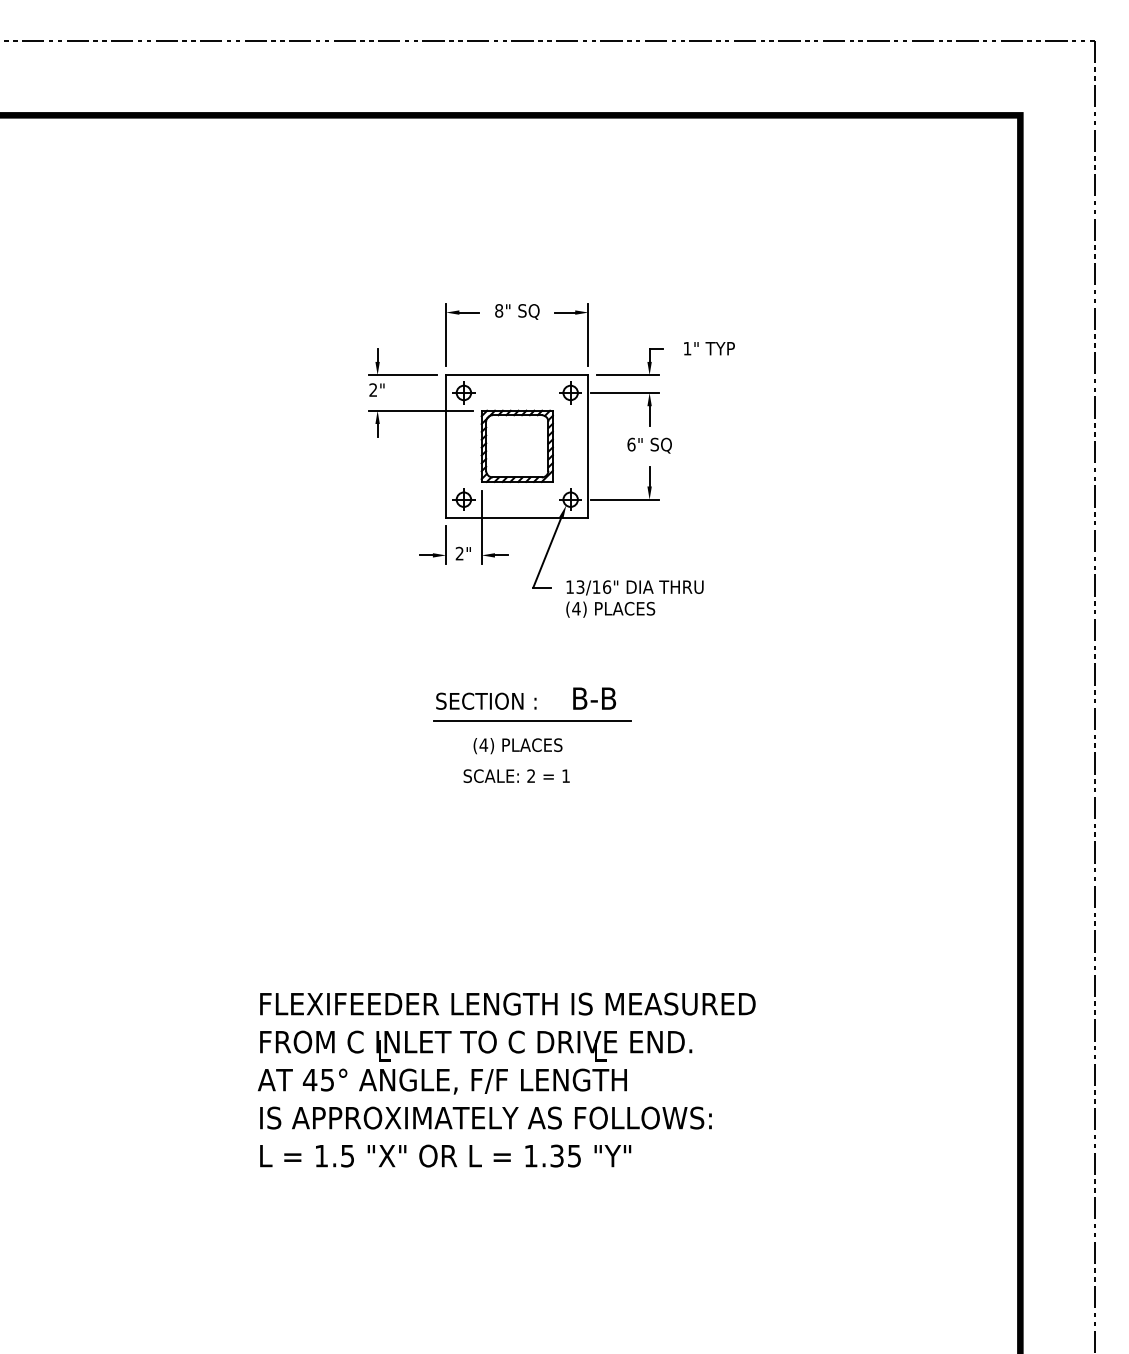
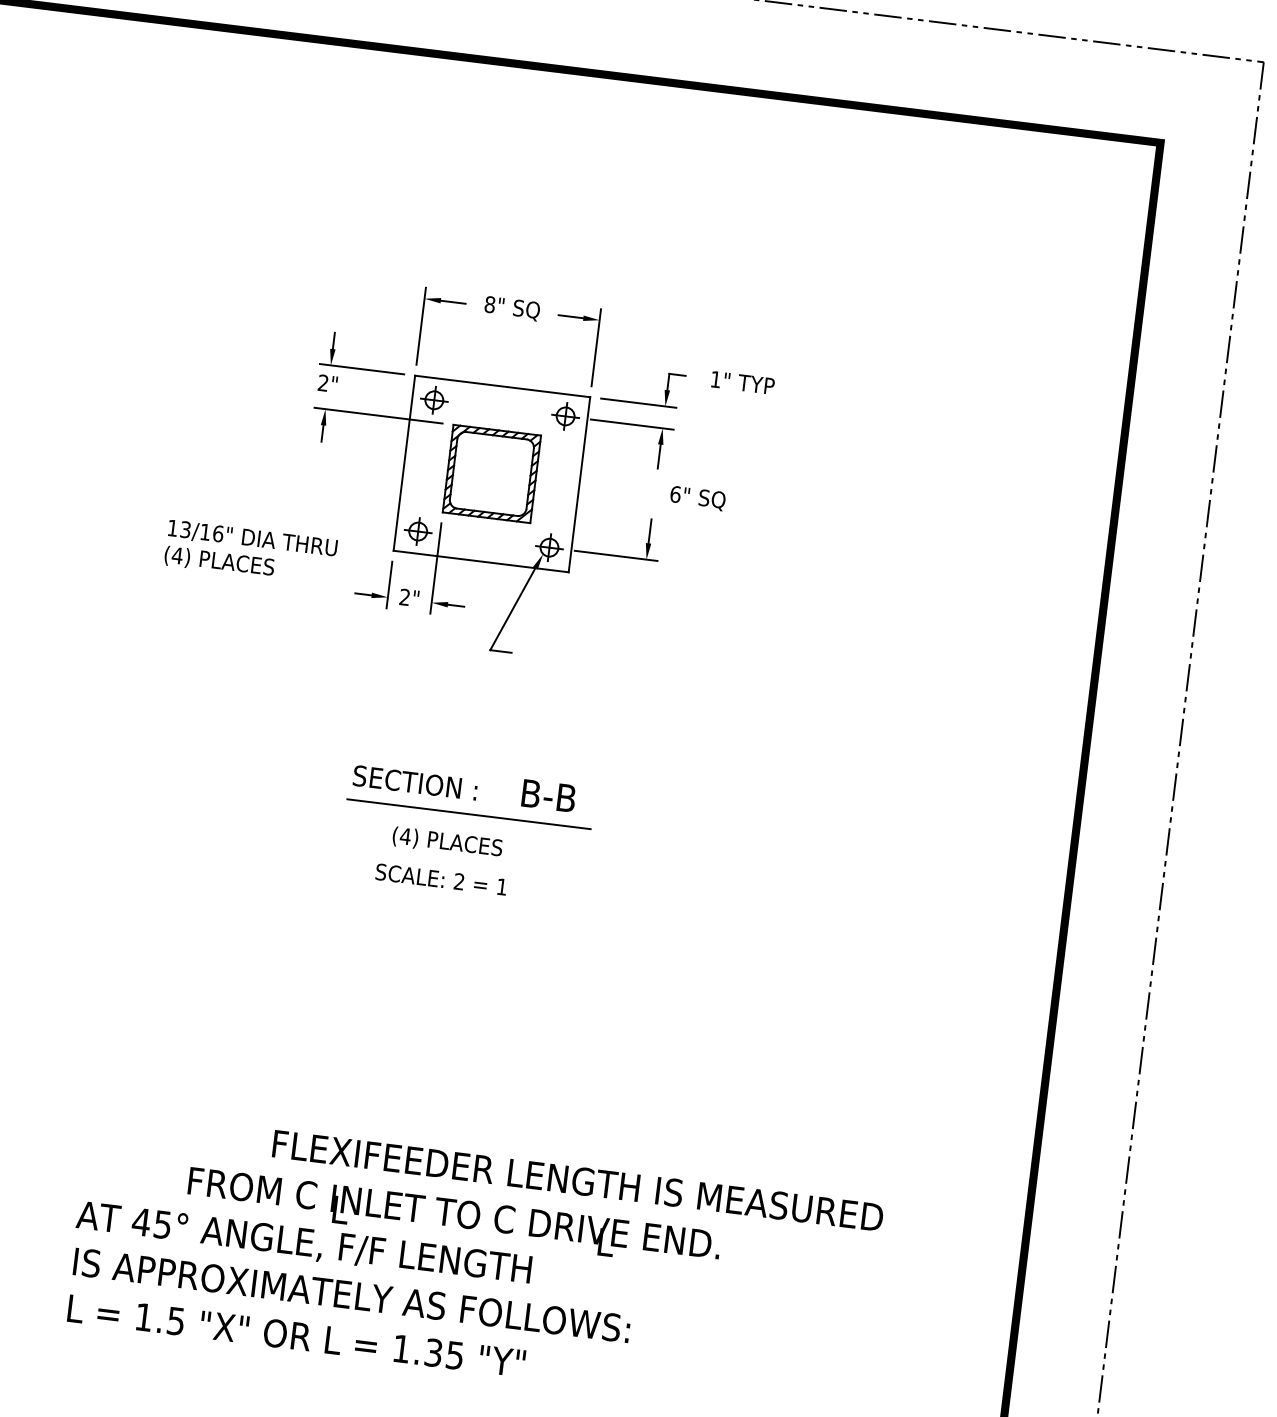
text: (649, 445) -> (697, 498), moved
text: (634, 598) -> (250, 551), moved
text: (507, 1003) -> (577, 1180), moved
text: (476, 1045) -> (454, 1217), moved

